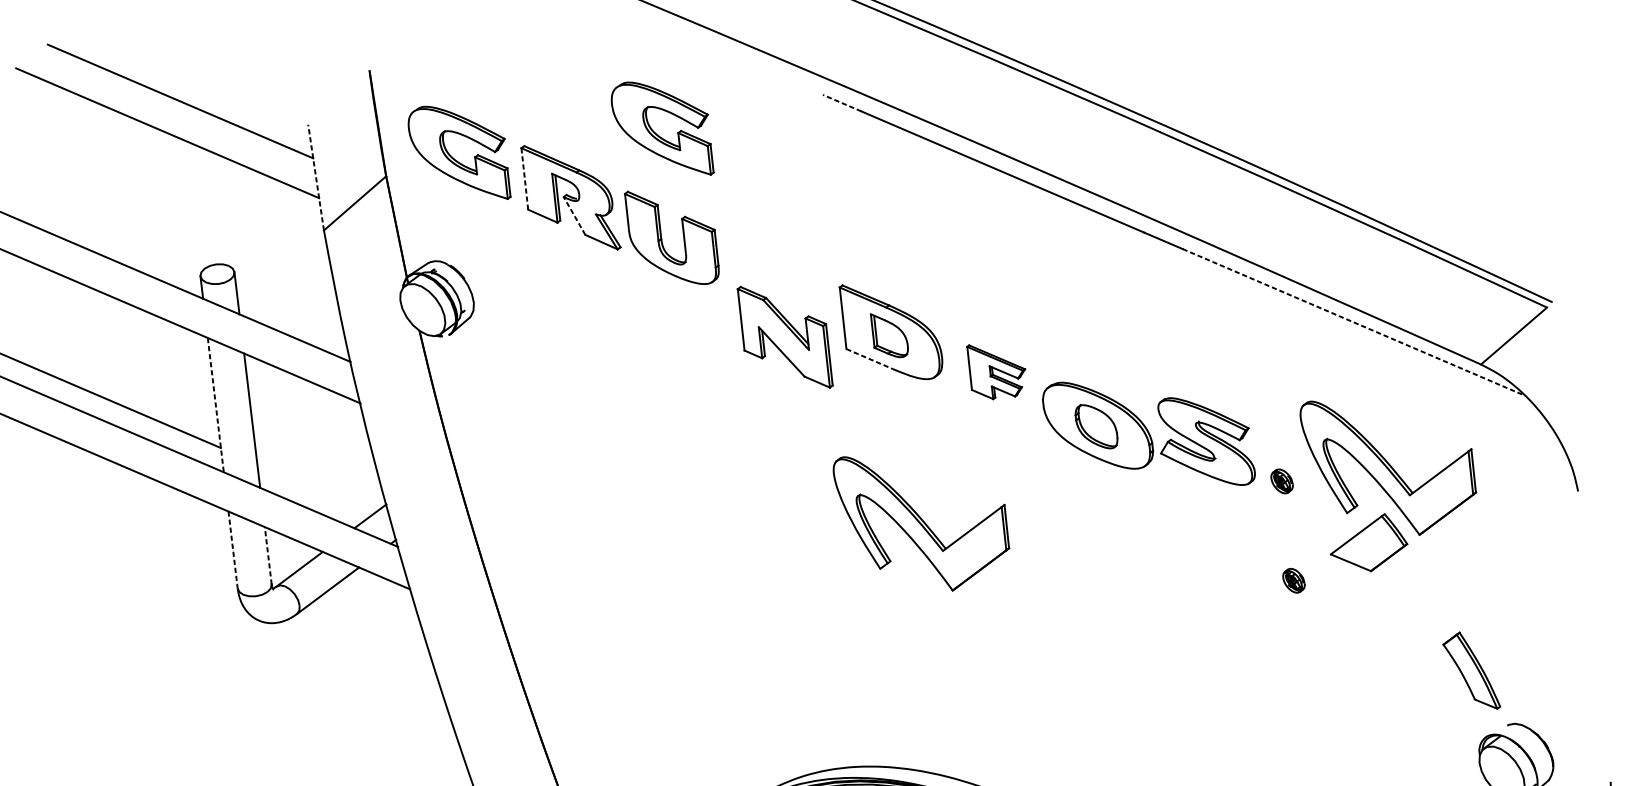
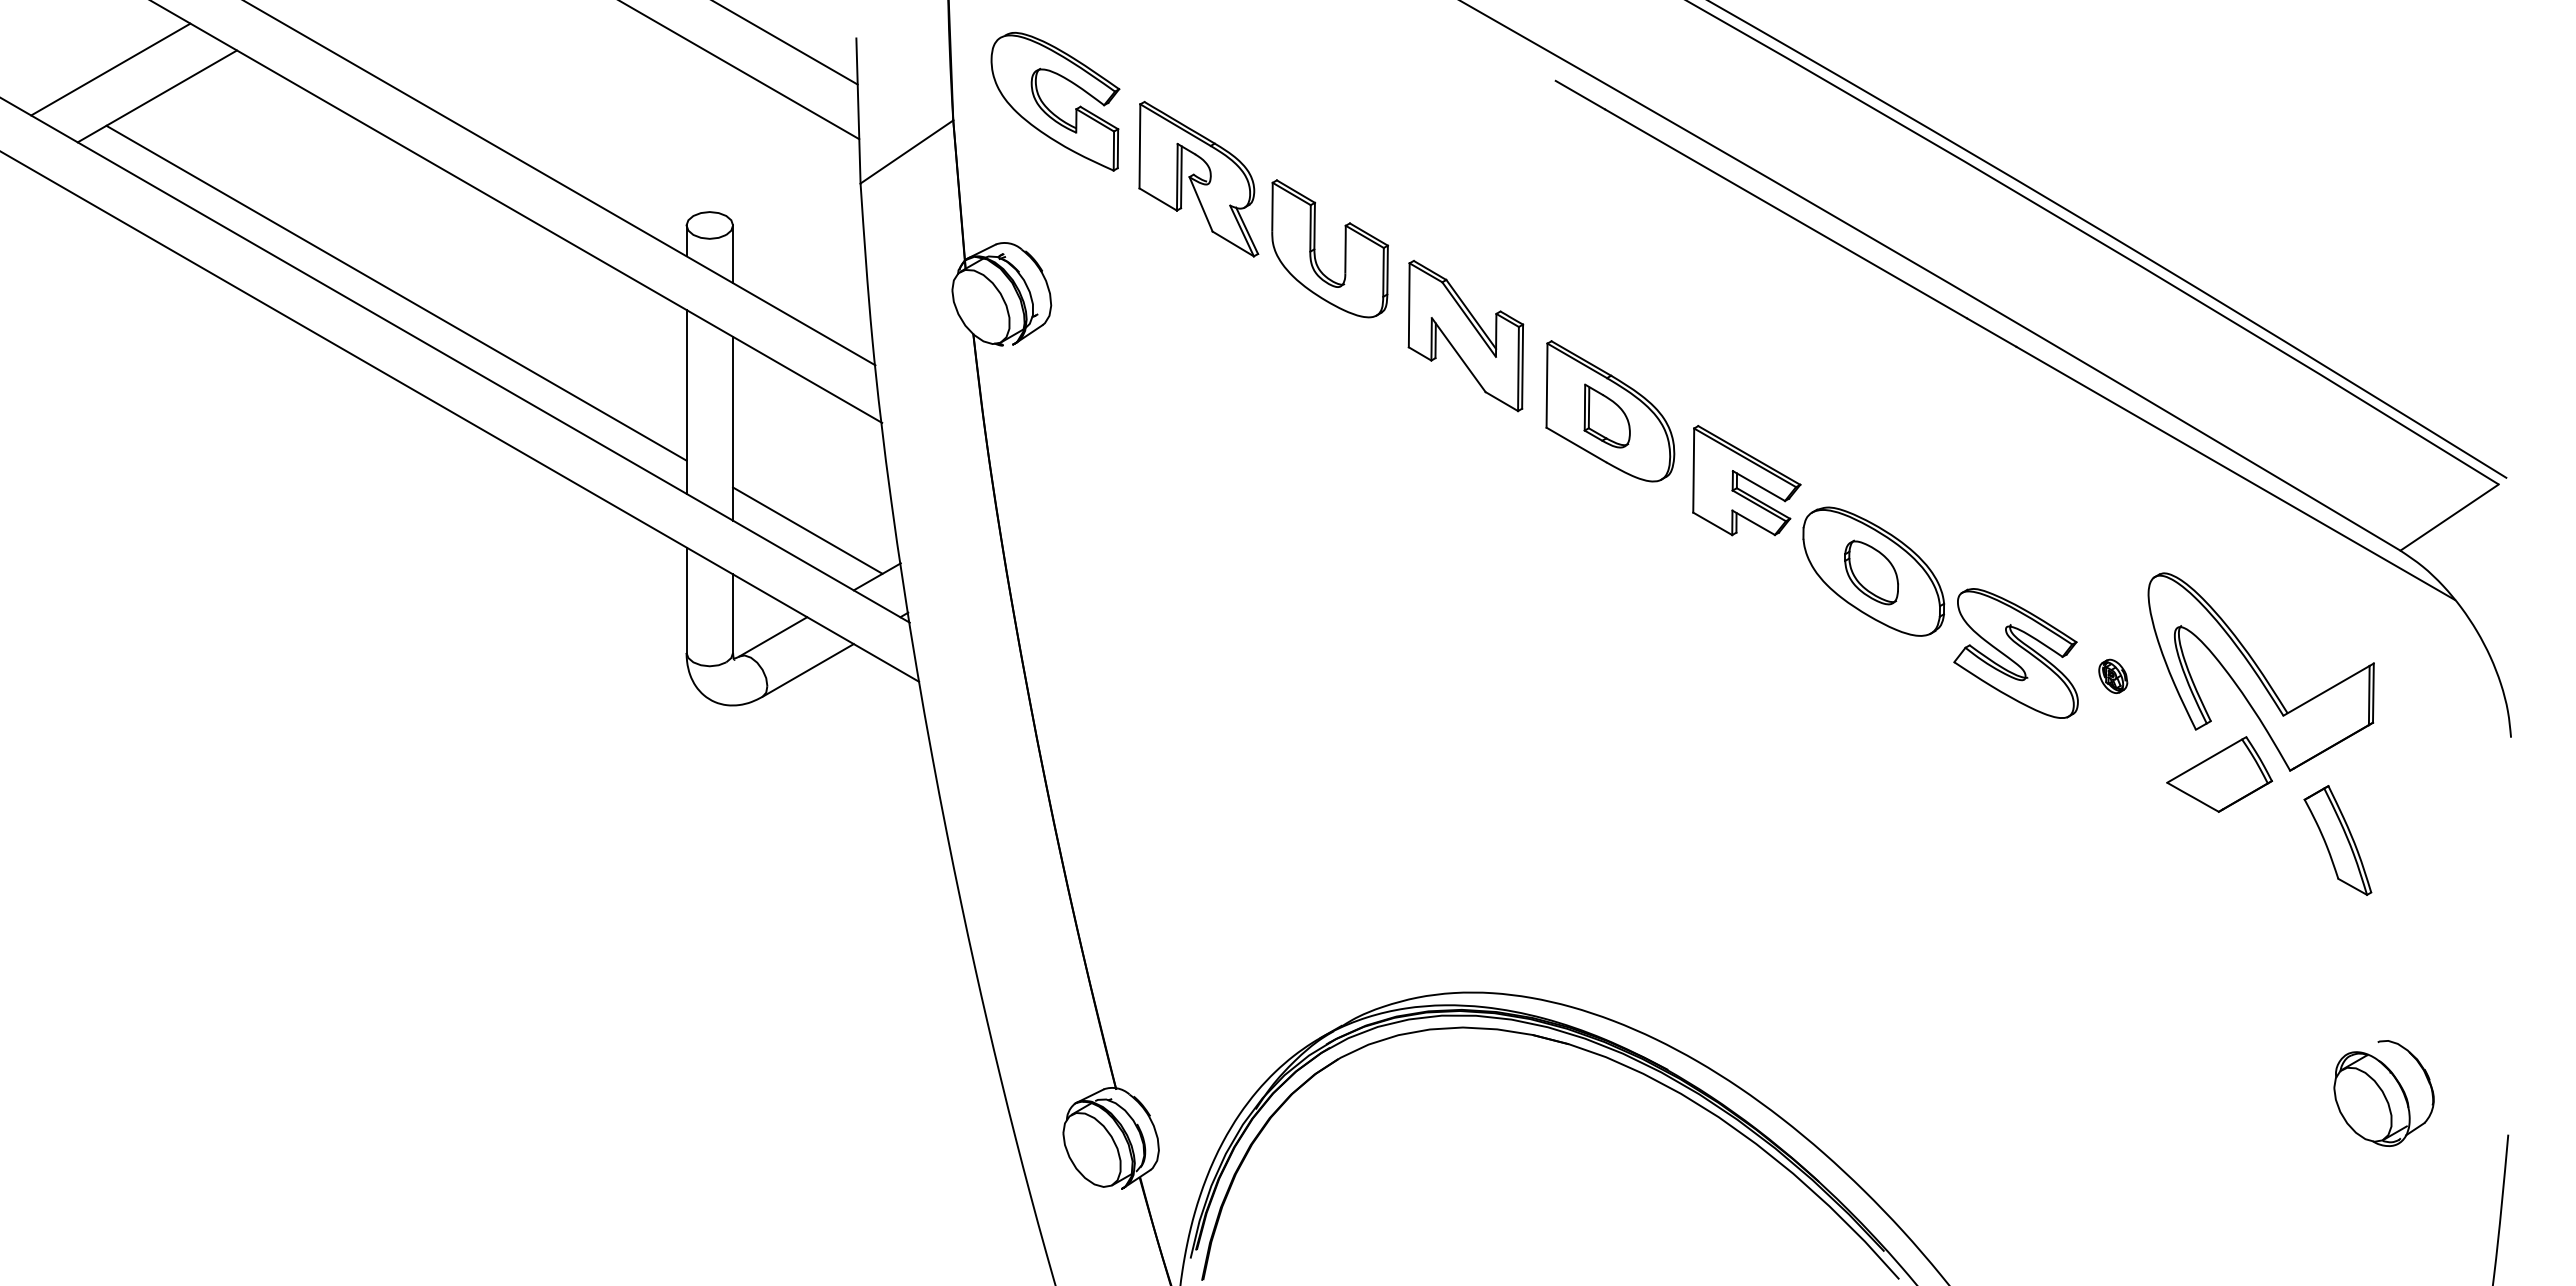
line: (842, 102) -> (1580, 94), dashed -> solid
part: (656, 133) -> (1324, 105), removed
line: (316, 177) -> (858, 111), dashed -> solid
line: (524, 178) -> (1139, 145), dashed -> solid
line: (574, 216) -> (1201, 204), dashed -> solid
line: (1354, 322) -> (2236, 473), dashed -> solid
part: (784, 336) -> (1465, 335), moved
line: (869, 359) -> (1576, 445), dashed -> solid
part: (997, 370) -> (1746, 480), size x1.43
line: (215, 404) -> (686, 401), dashed -> solid
part: (1204, 441) -> (2015, 653), moved
line: (315, 488) -> (807, 530), added
part: (922, 520) -> (1621, 671), removed
line: (233, 550) -> (686, 600), dashed -> solid
line: (268, 555) -> (733, 613), dashed -> solid
part: (1294, 580) -> (2113, 811), removed
part: (1470, 671) -> (2337, 840), moved

